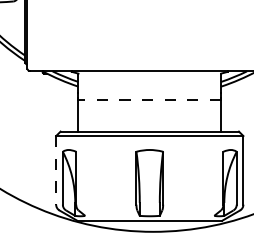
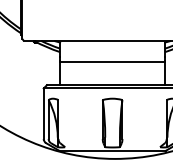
line: (149, 100) -> (112, 62), dashed -> solid
line: (56, 170) -> (43, 113), dashed -> solid

